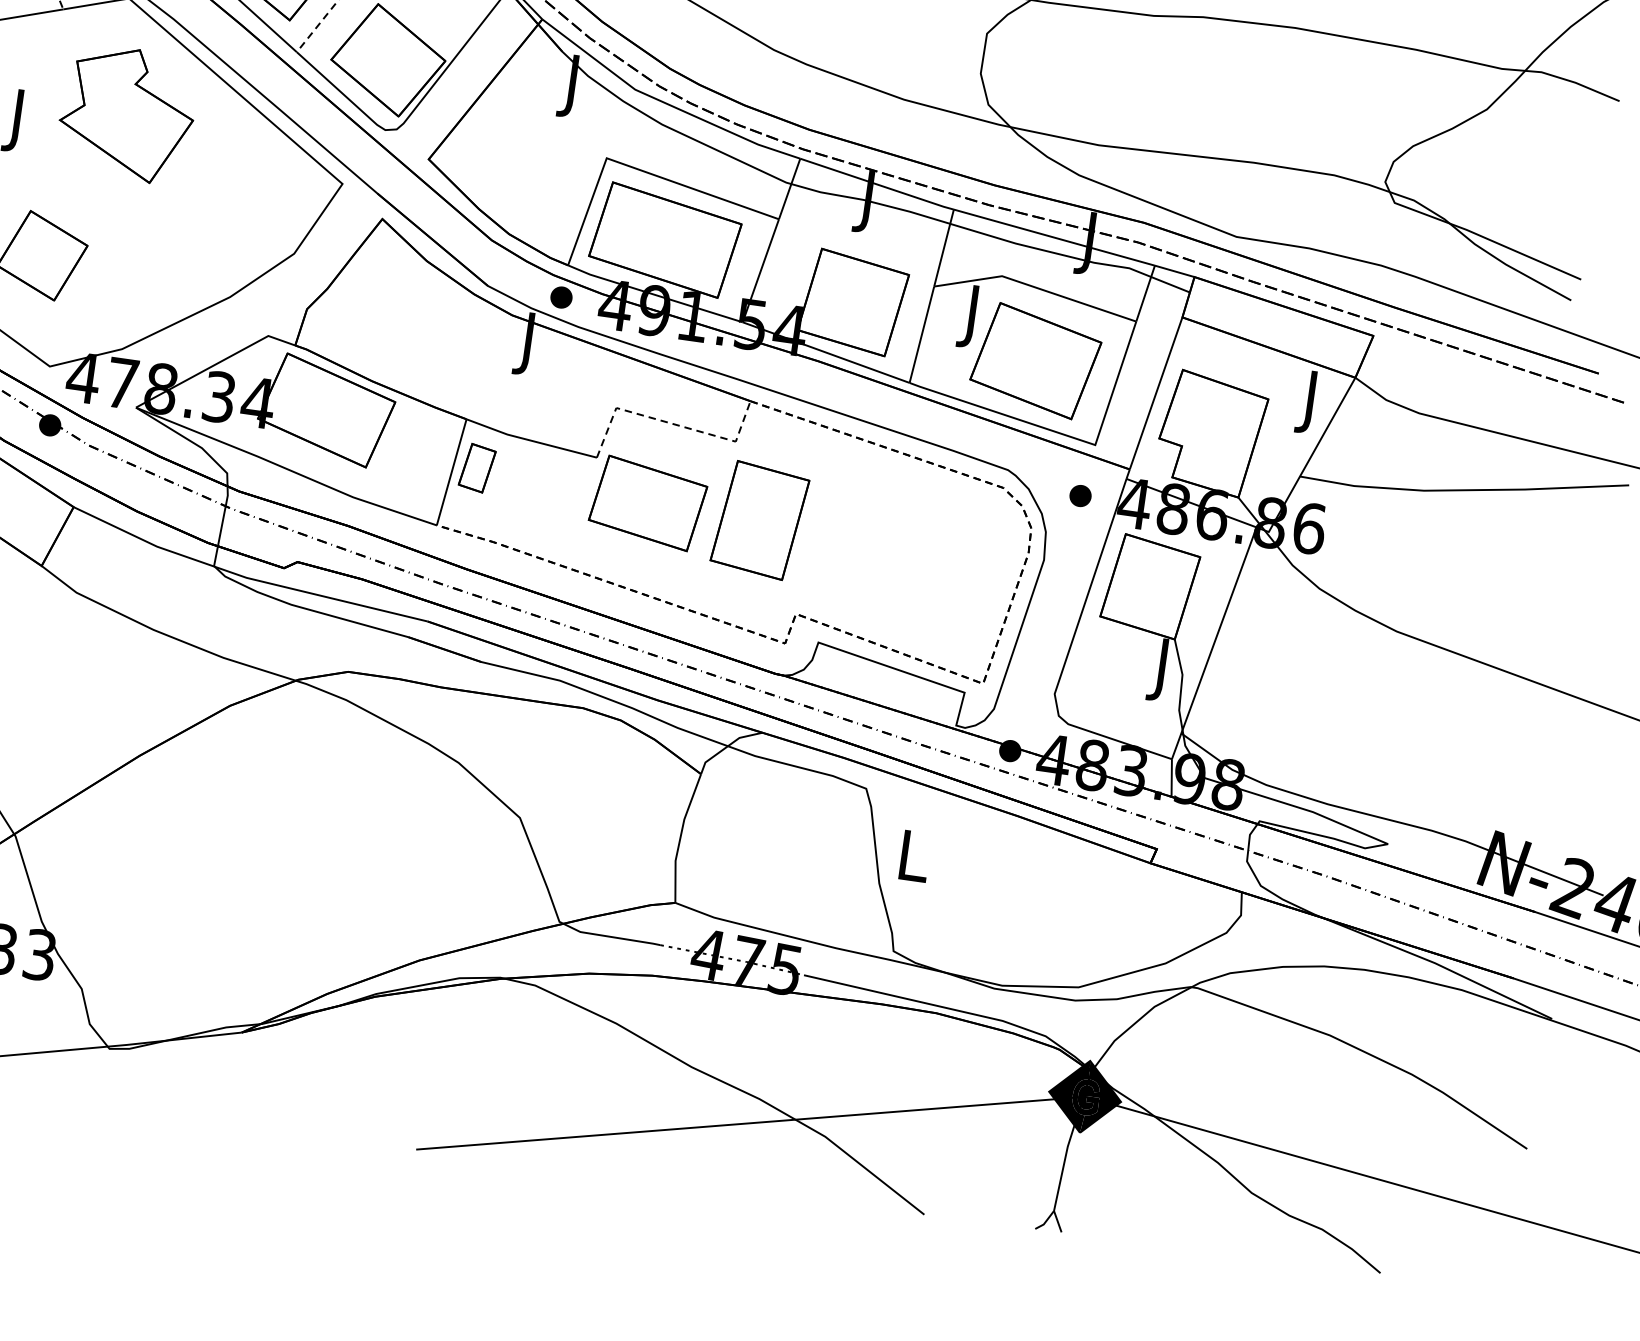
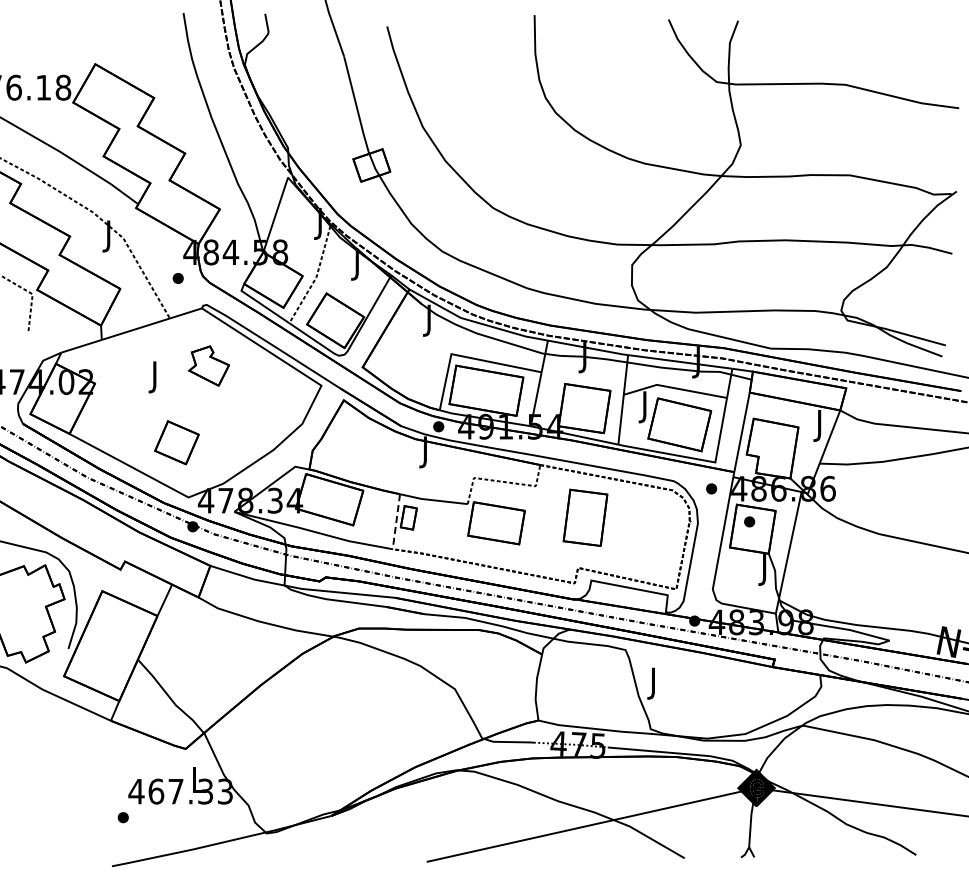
part: (126, 112) -> (208, 365), size x0.6
line: (451, 471) -> (396, 521), solid -> dashed
part: (760, 519) -> (585, 517), moved
part: (1145, 570) -> (749, 521), added
text: (913, 862) -> (654, 683), L -> J

